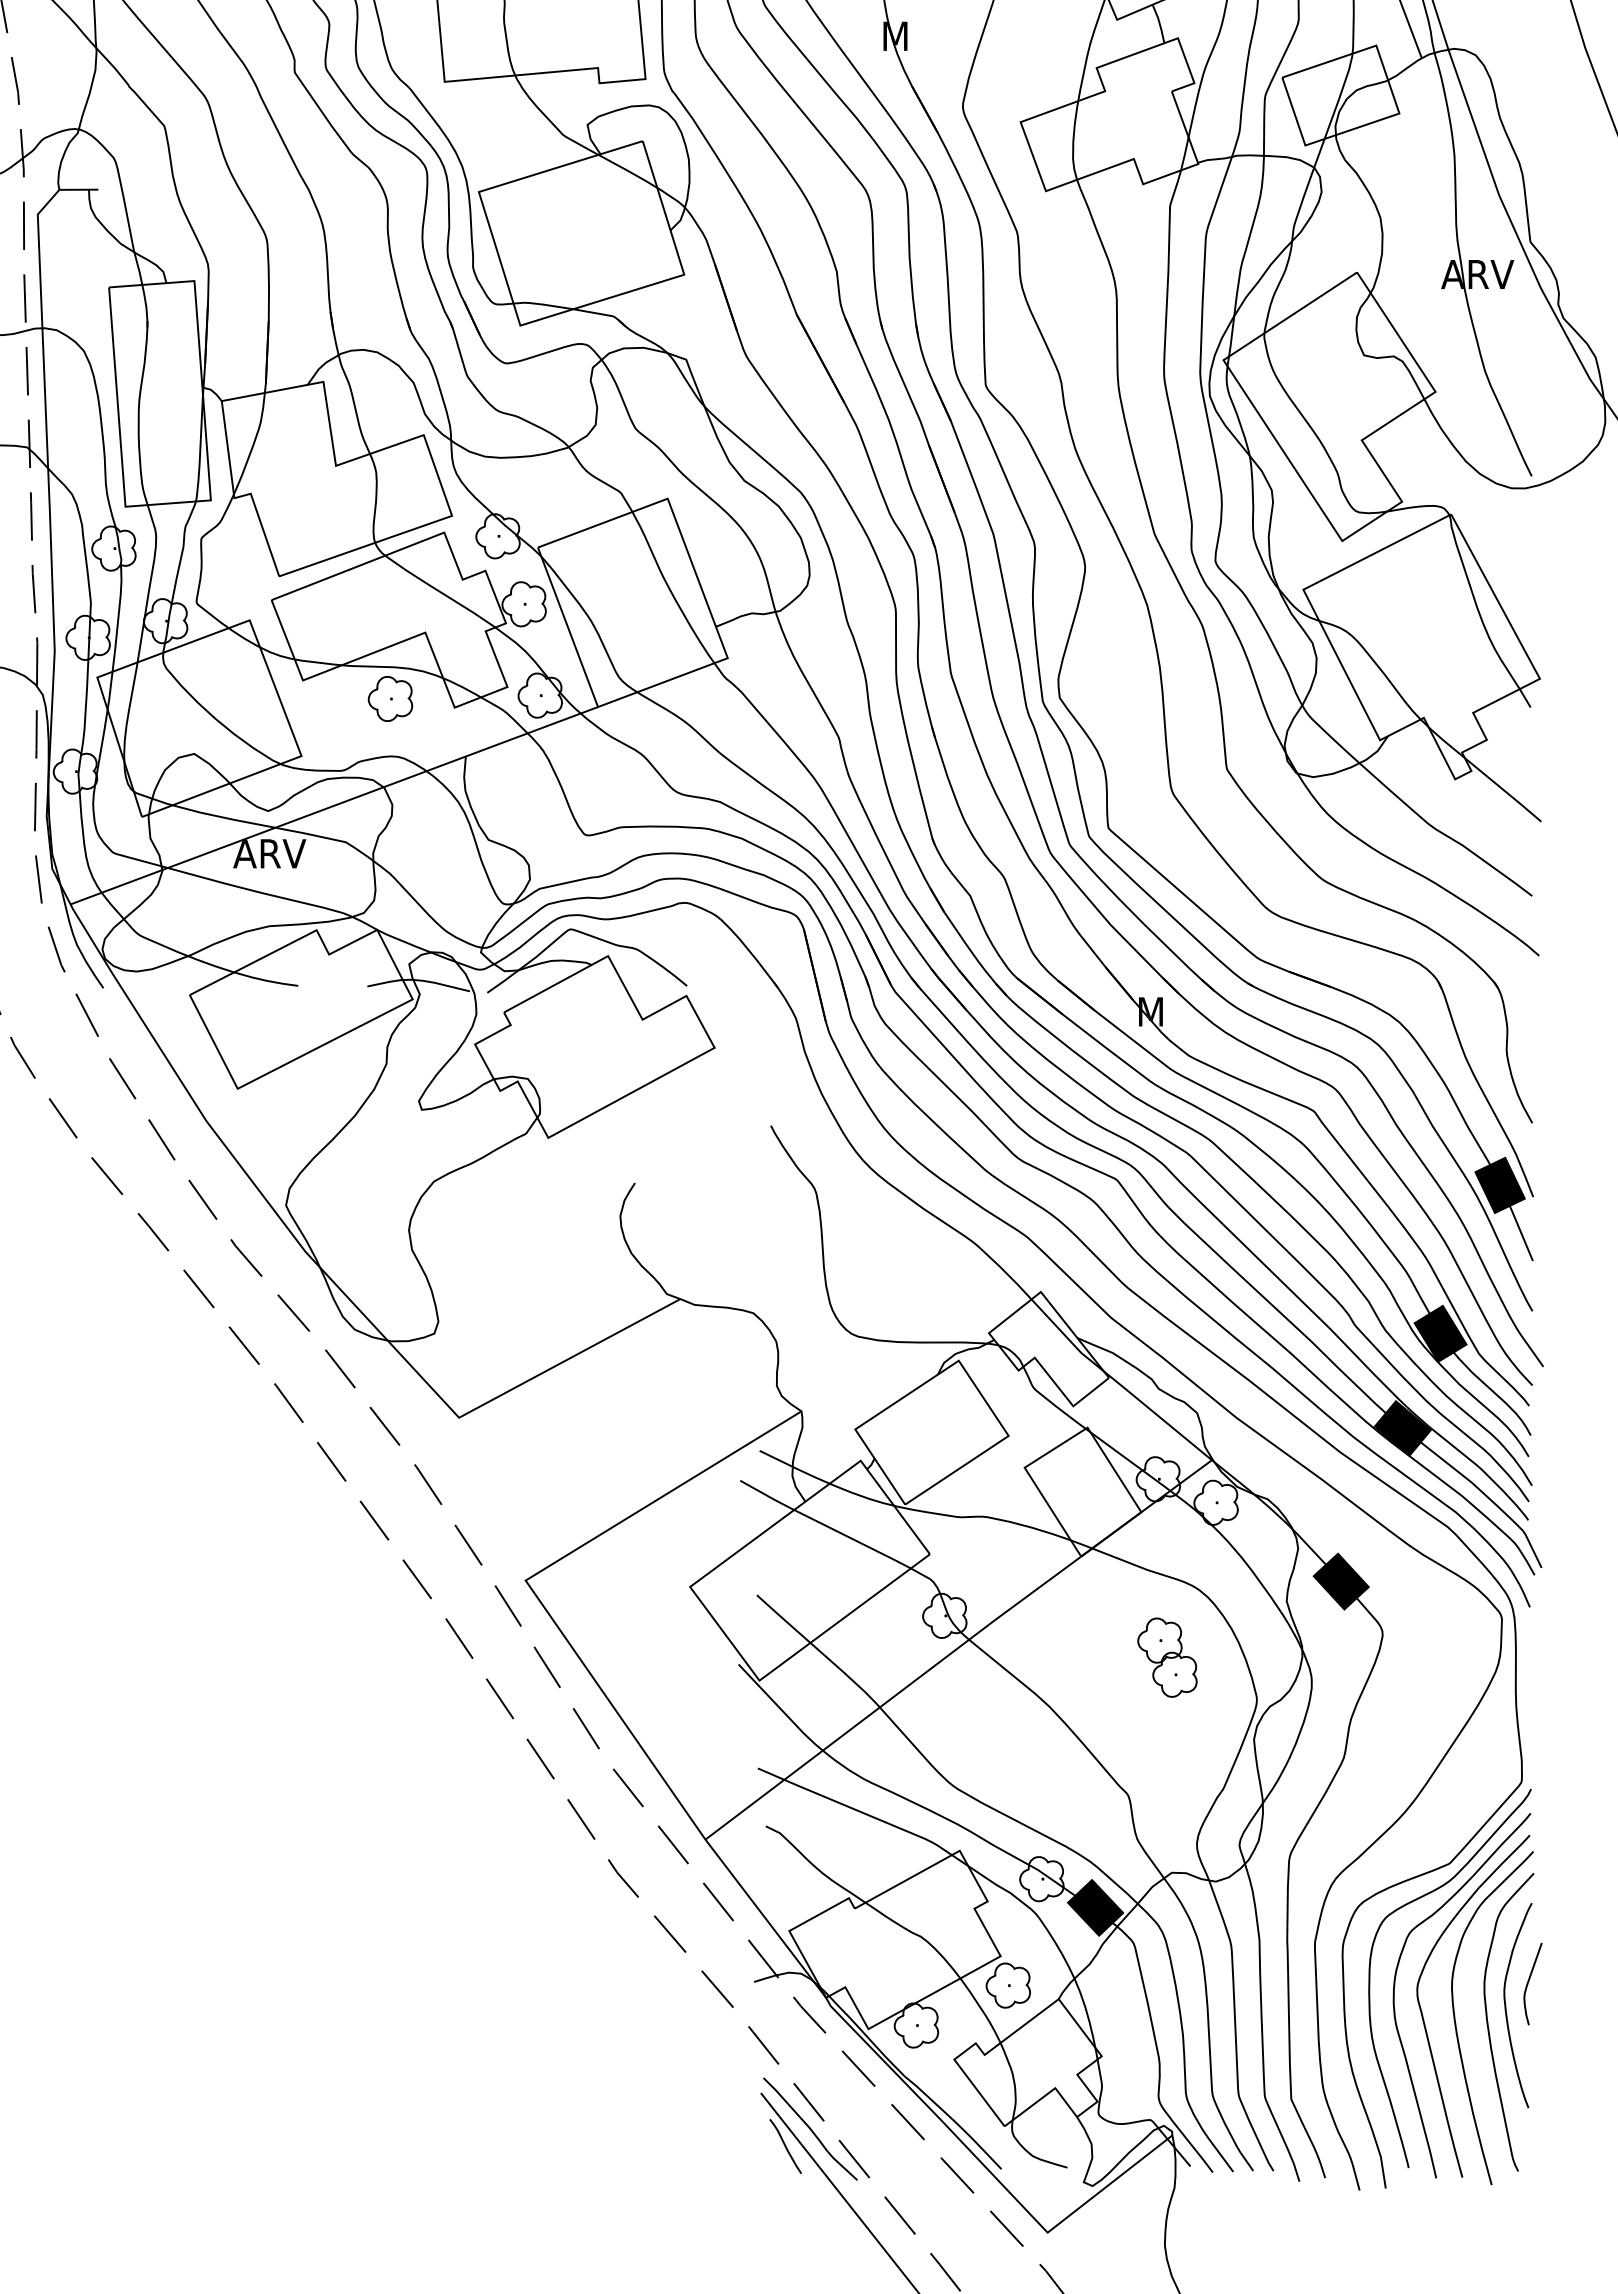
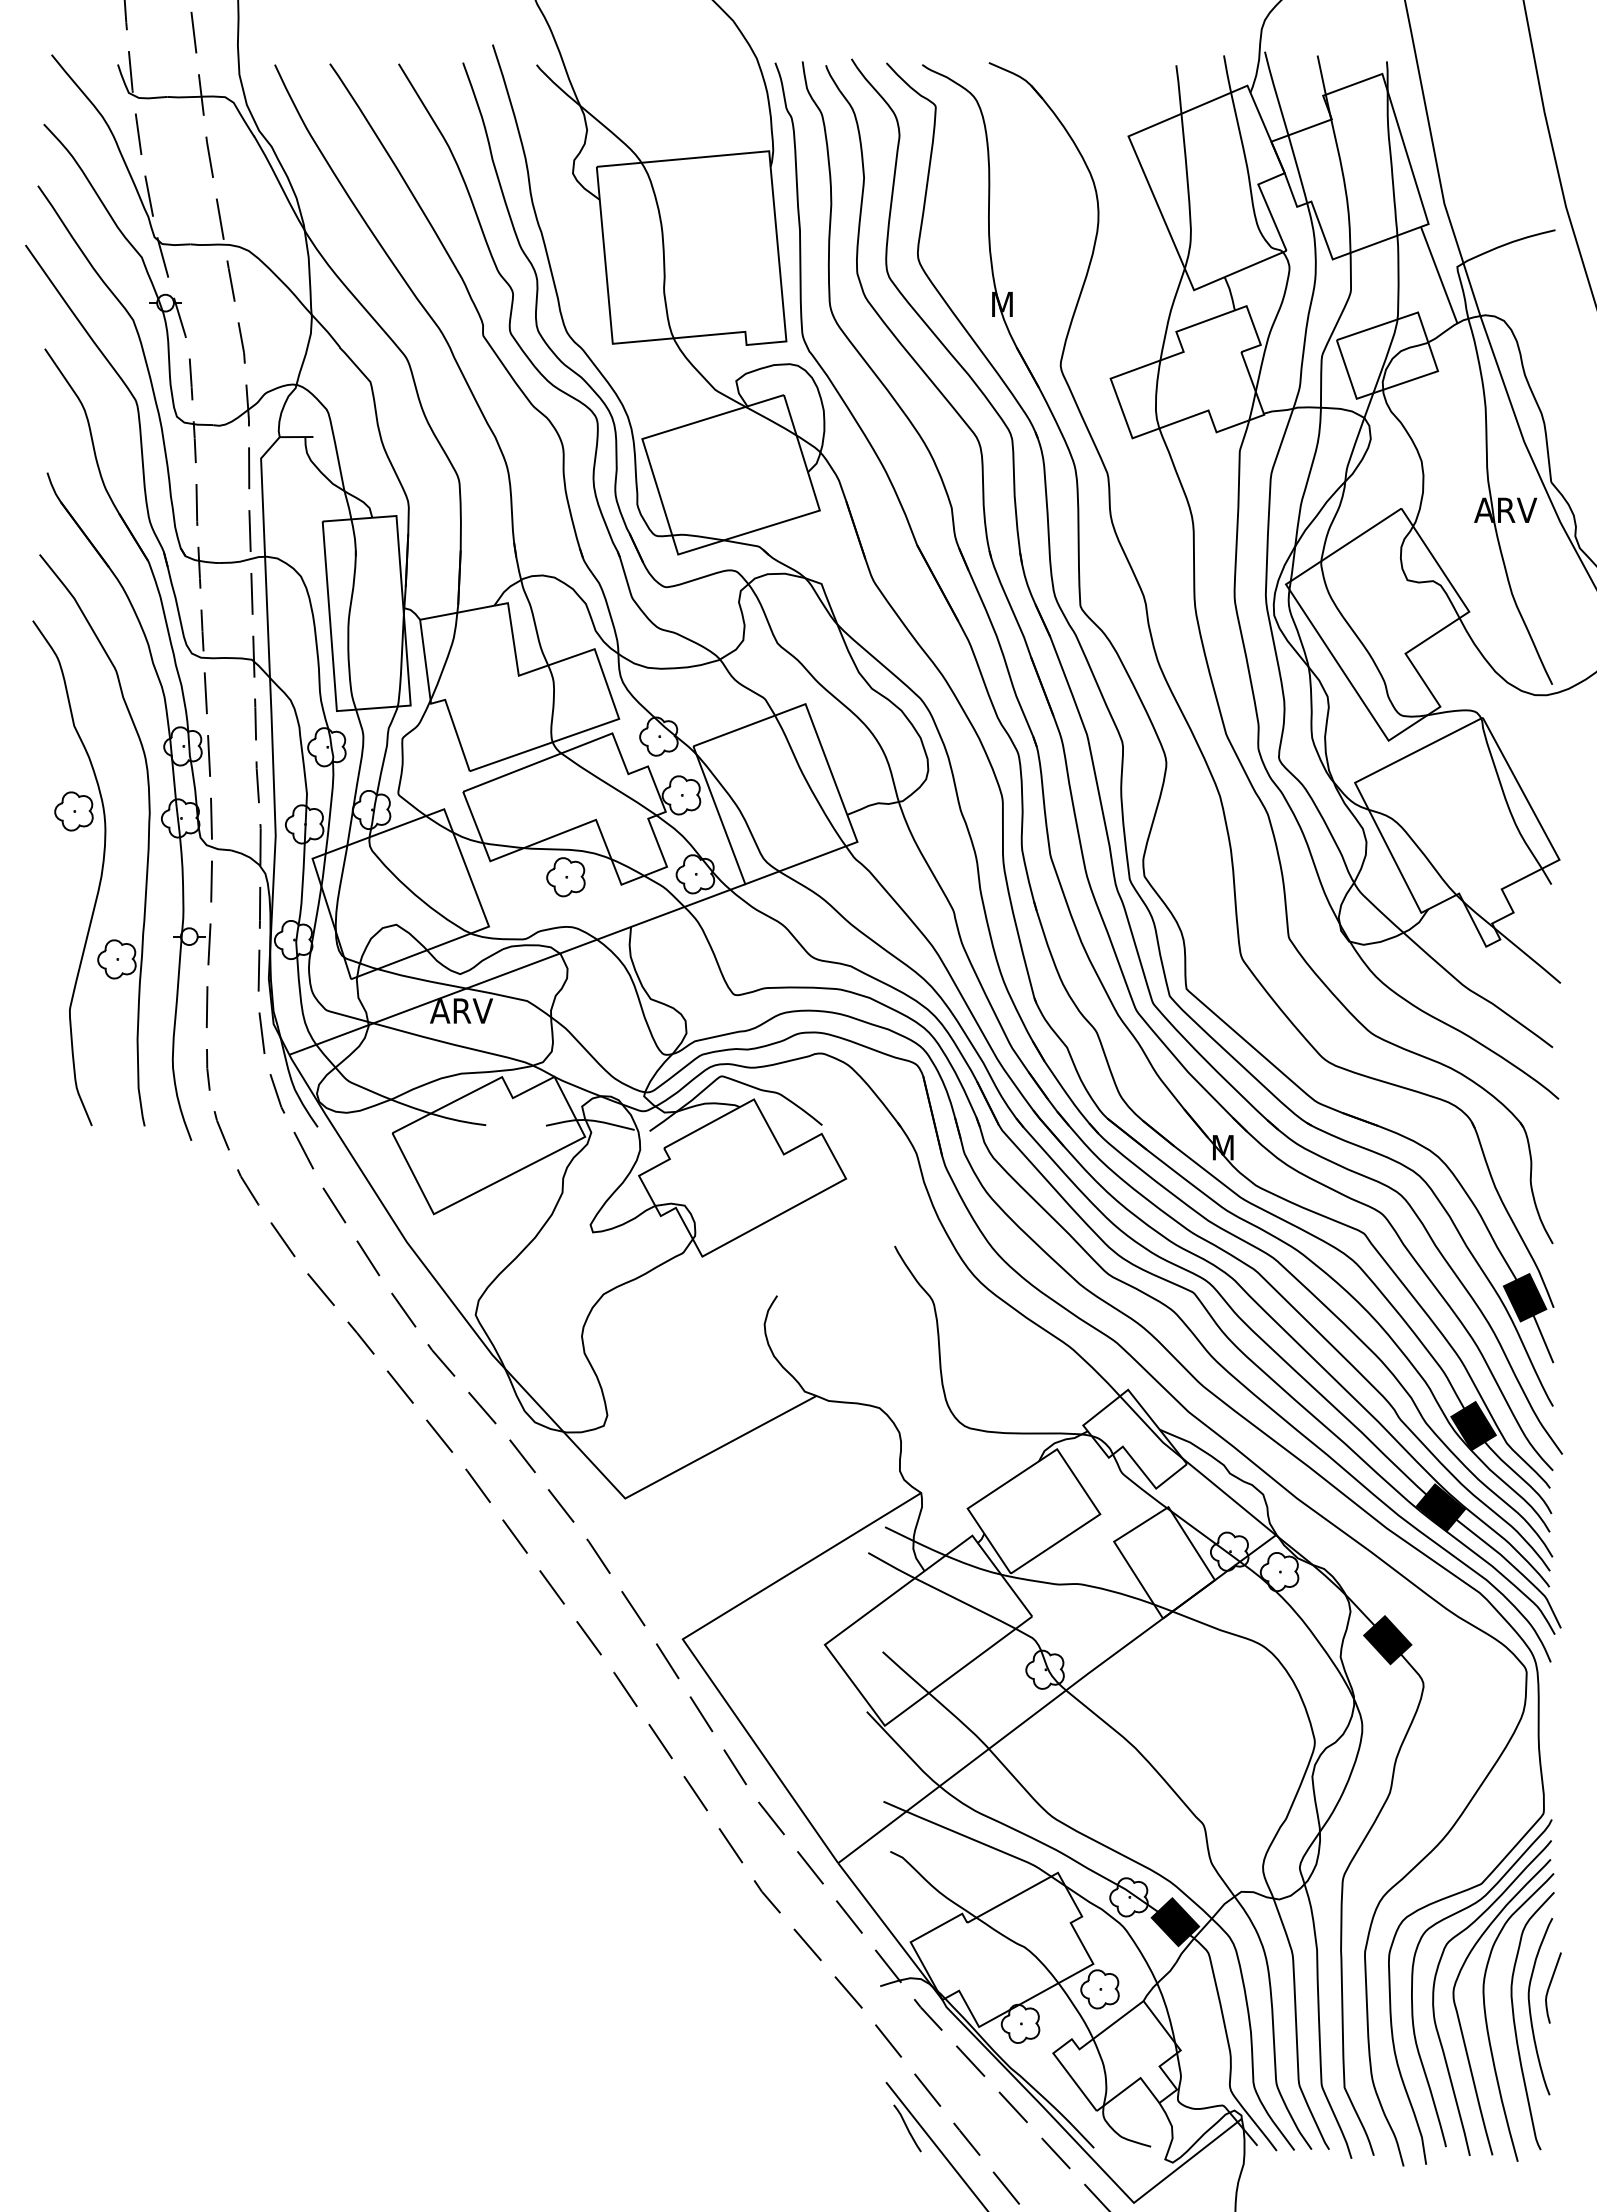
part: (1167, 1657) -> (1237, 1705), removed
curve: (809, 2128) -> (928, 2112), removed

